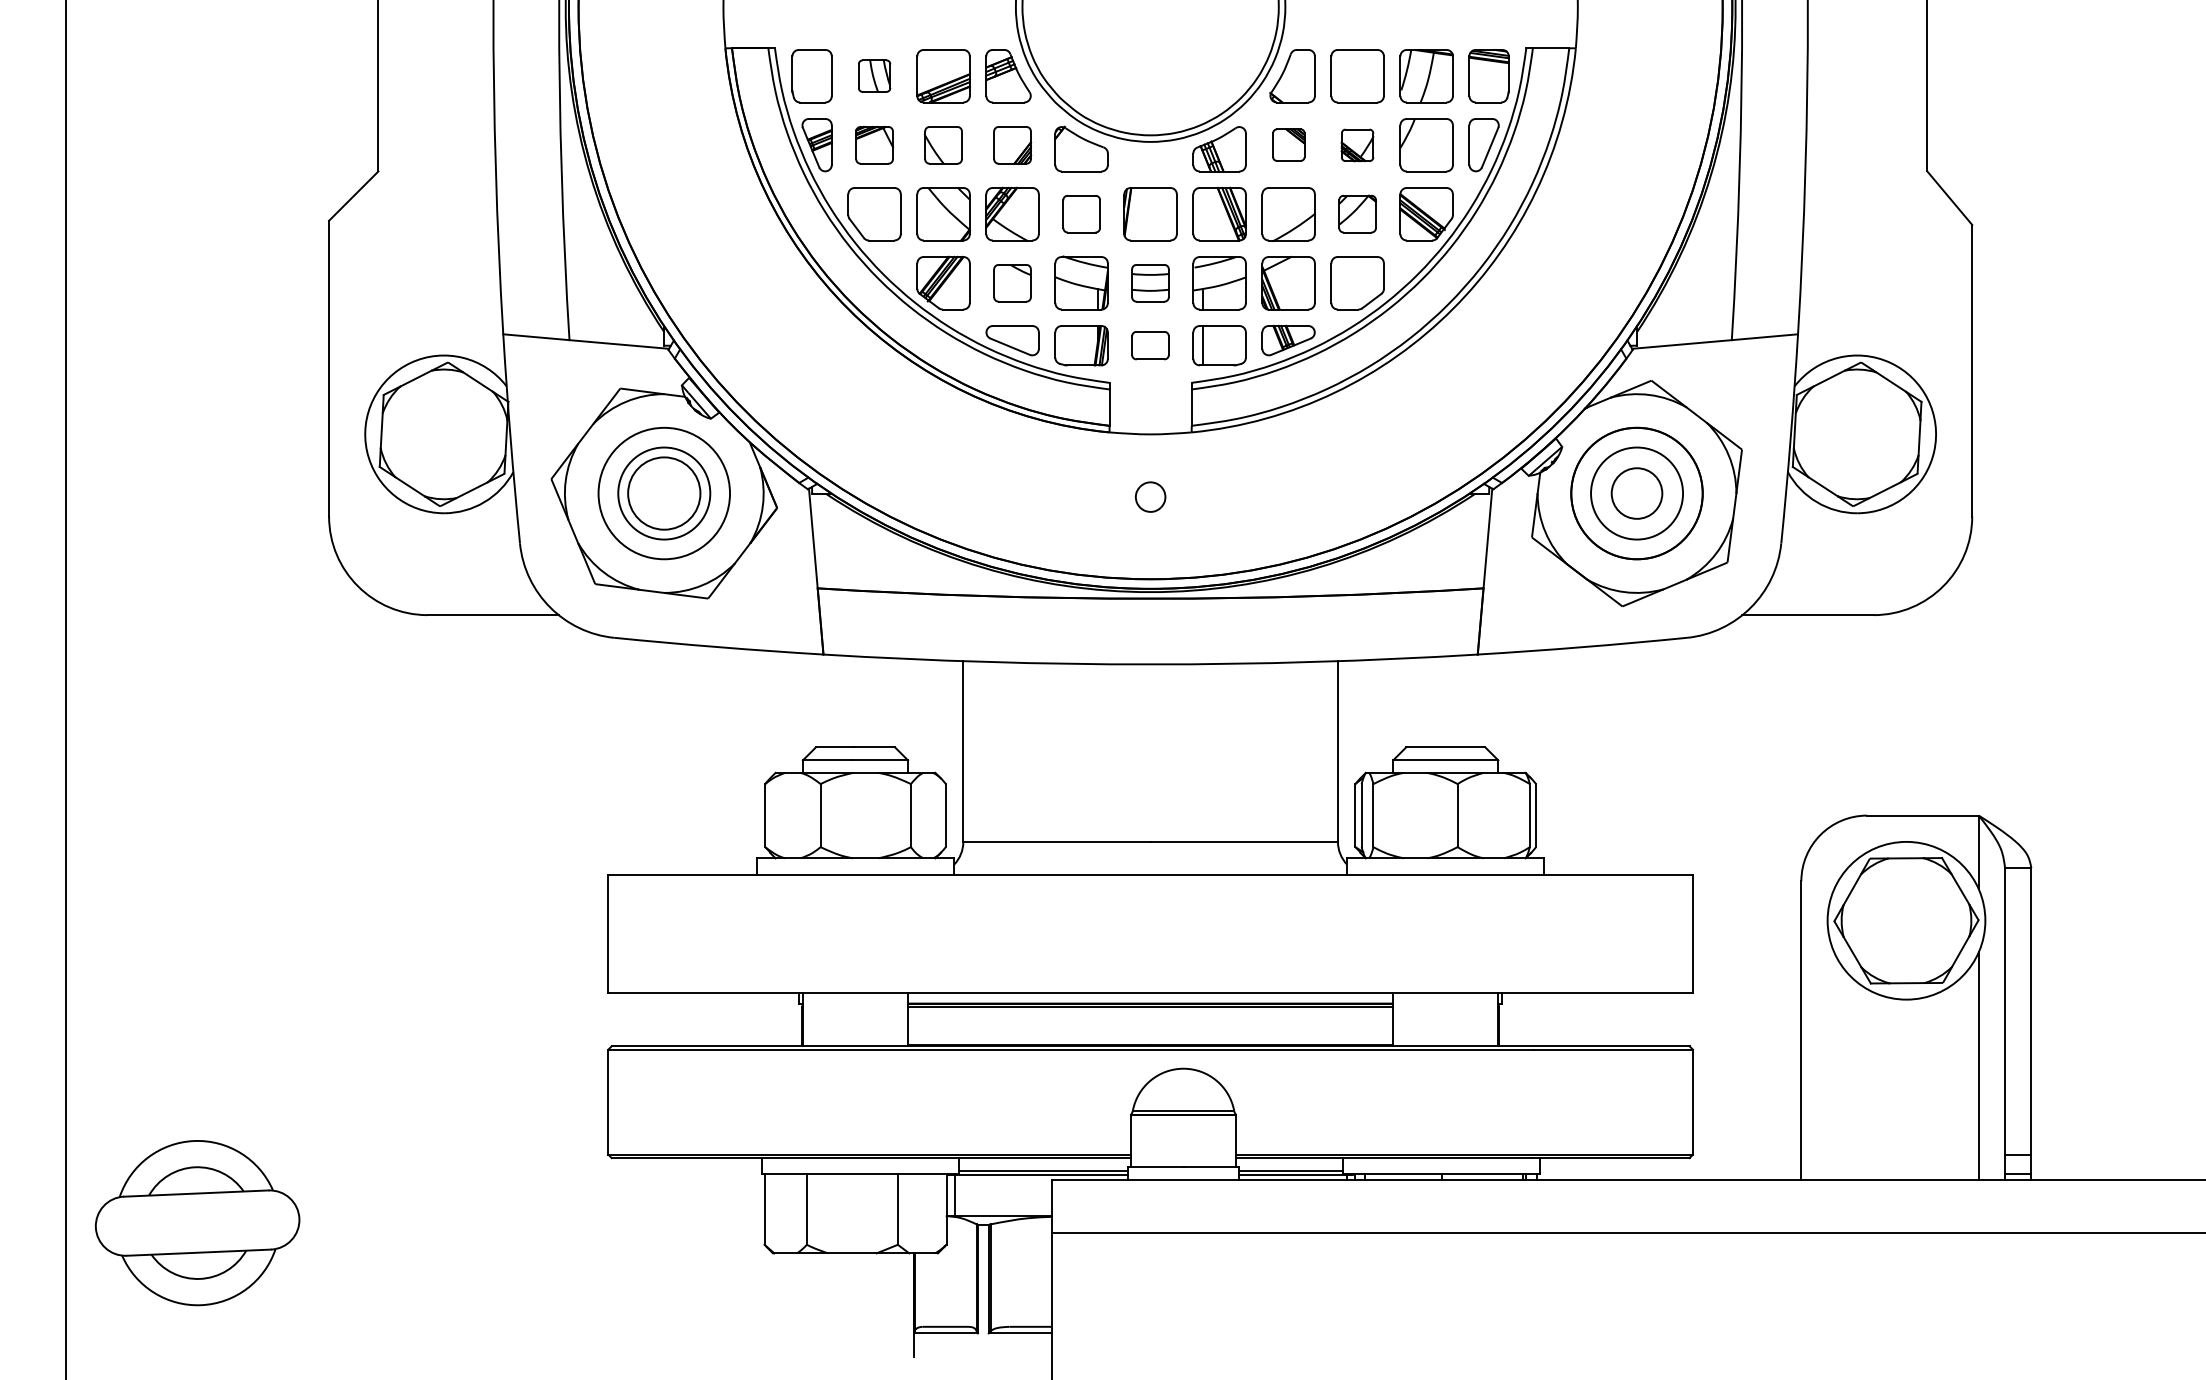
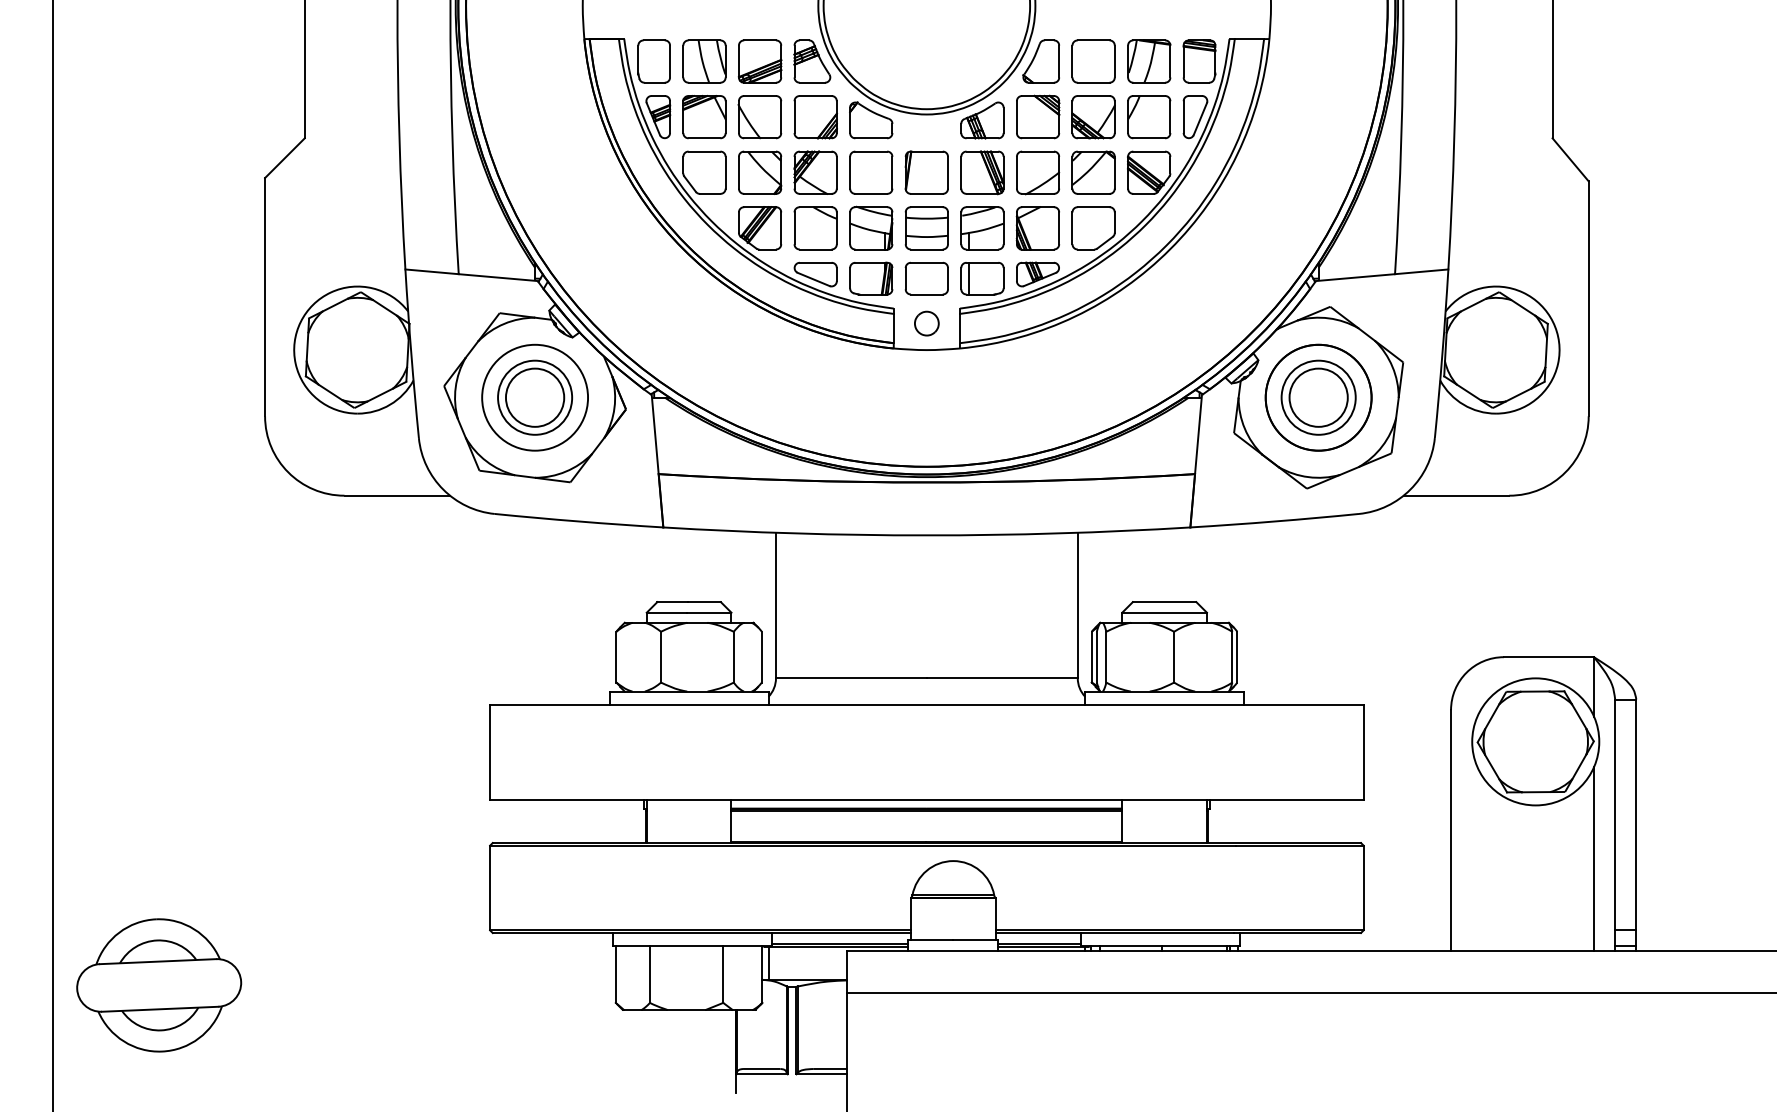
part: (874, 76) -> (704, 61), size x1.67
part: (1289, 144) -> (1038, 116), size x1.67
part: (874, 145) -> (704, 117), size x1.43
part: (942, 145) -> (759, 117), size x1.43
part: (1012, 145) -> (815, 117), size x1.43
part: (1357, 145) -> (1093, 117), size x1.67
part: (1081, 213) -> (871, 172), size x1.43
part: (1357, 213) -> (1093, 172), size x1.43
part: (1012, 283) -> (815, 228), size x1.43
part: (1150, 283) -> (926, 228), size x1.43
part: (1150, 345) -> (926, 278), size x1.43
circle: (1636, 493) -> (1318, 397), size x1.43
part: (1150, 496) -> (926, 323), moved

